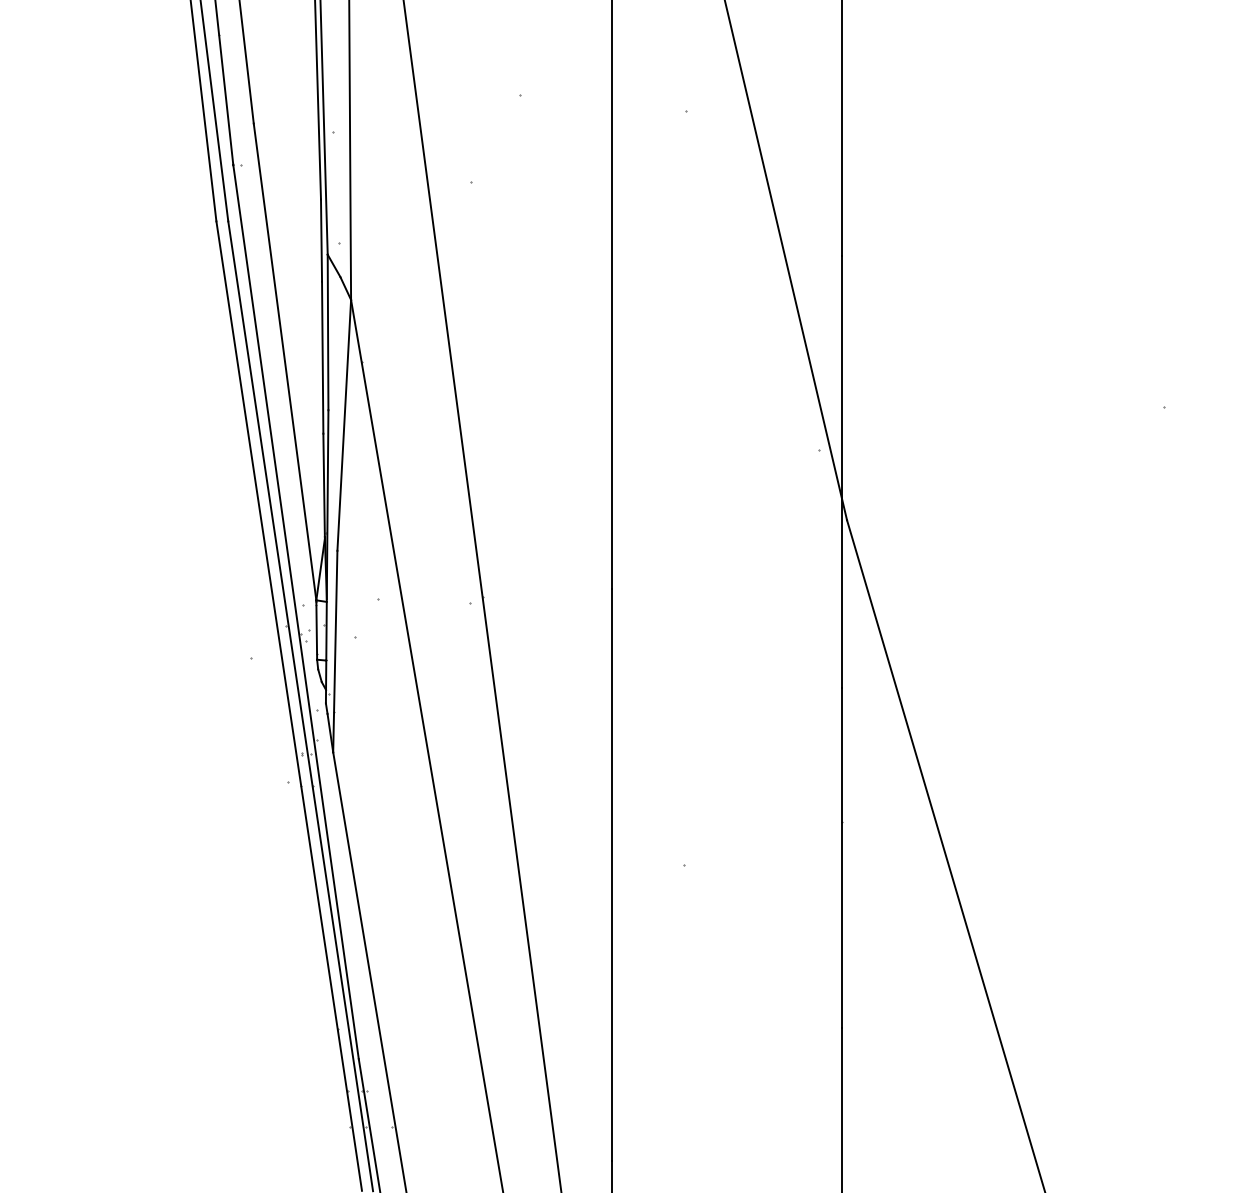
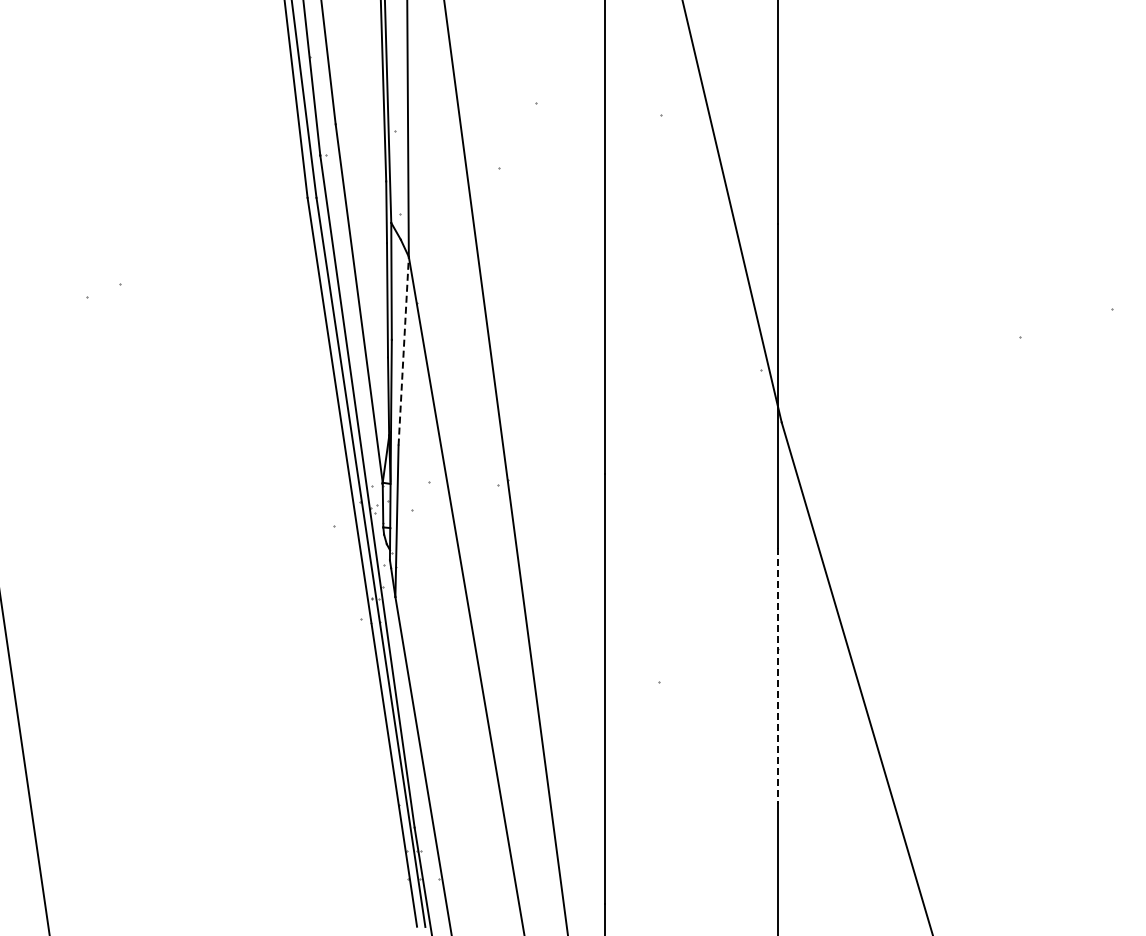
line: (343, 424) -> (403, 350), solid -> dashed
line: (842, 858) -> (778, 676), solid -> dashed

